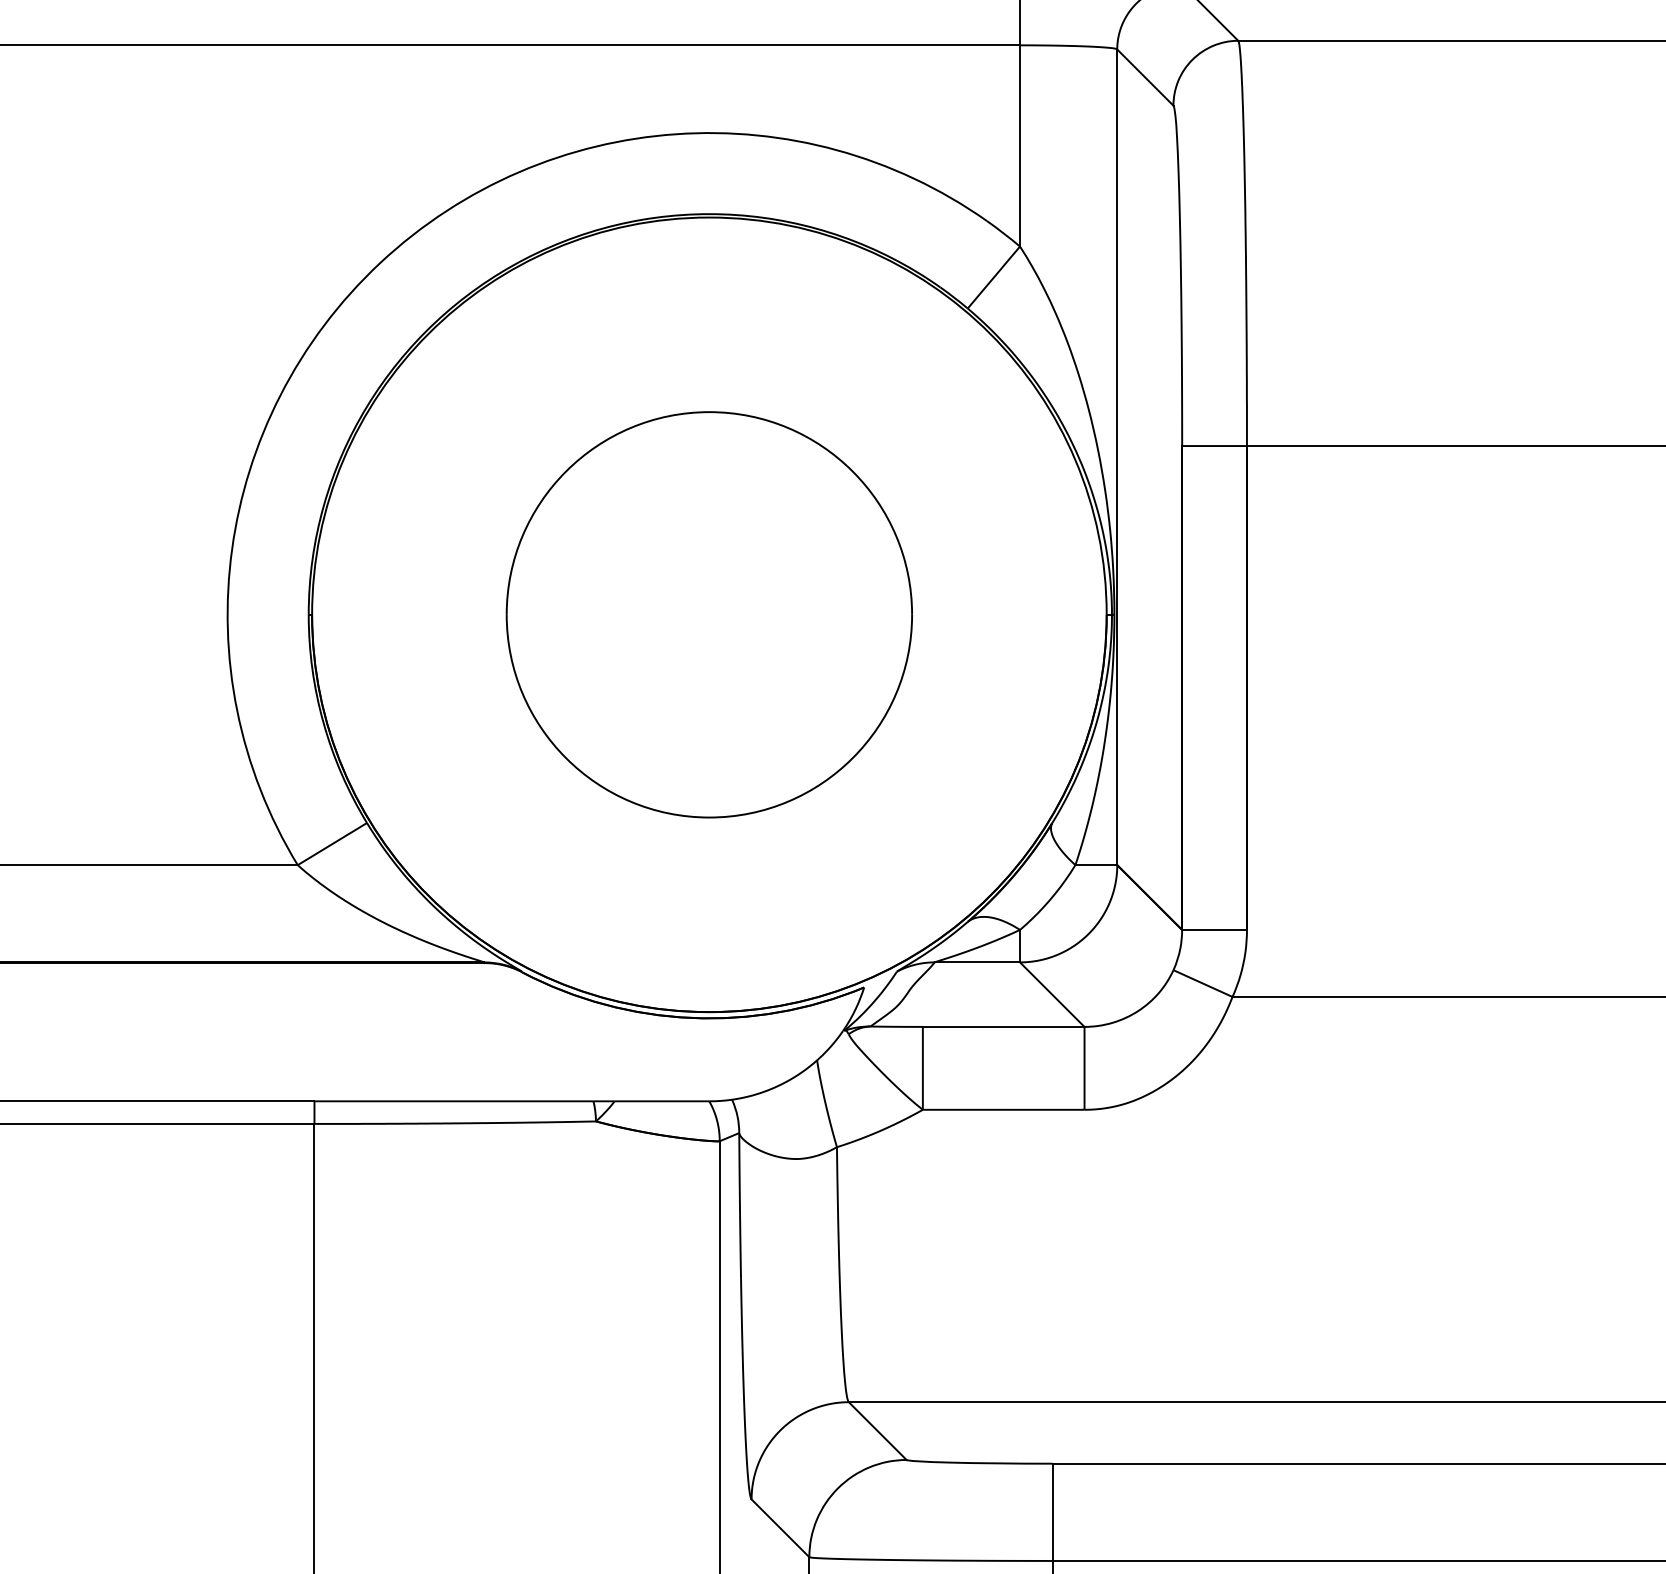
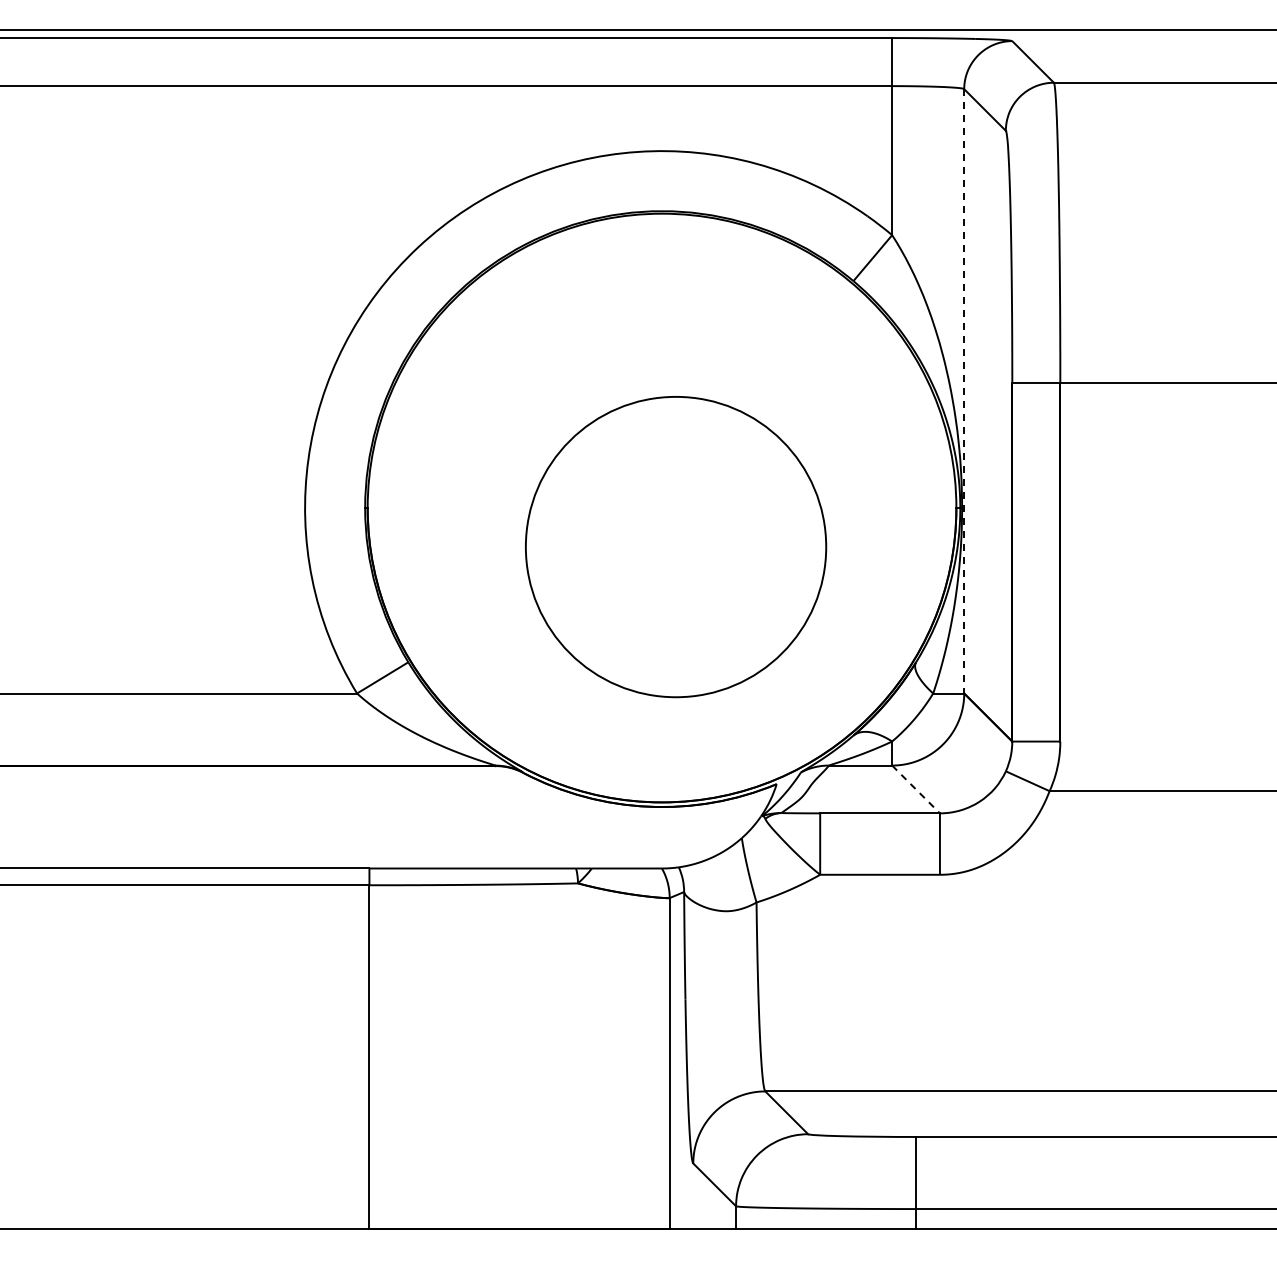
line: (1117, 457) -> (964, 391), solid -> dashed
part: (710, 615) -> (676, 547), moved
line: (1052, 994) -> (916, 789), solid -> dashed

